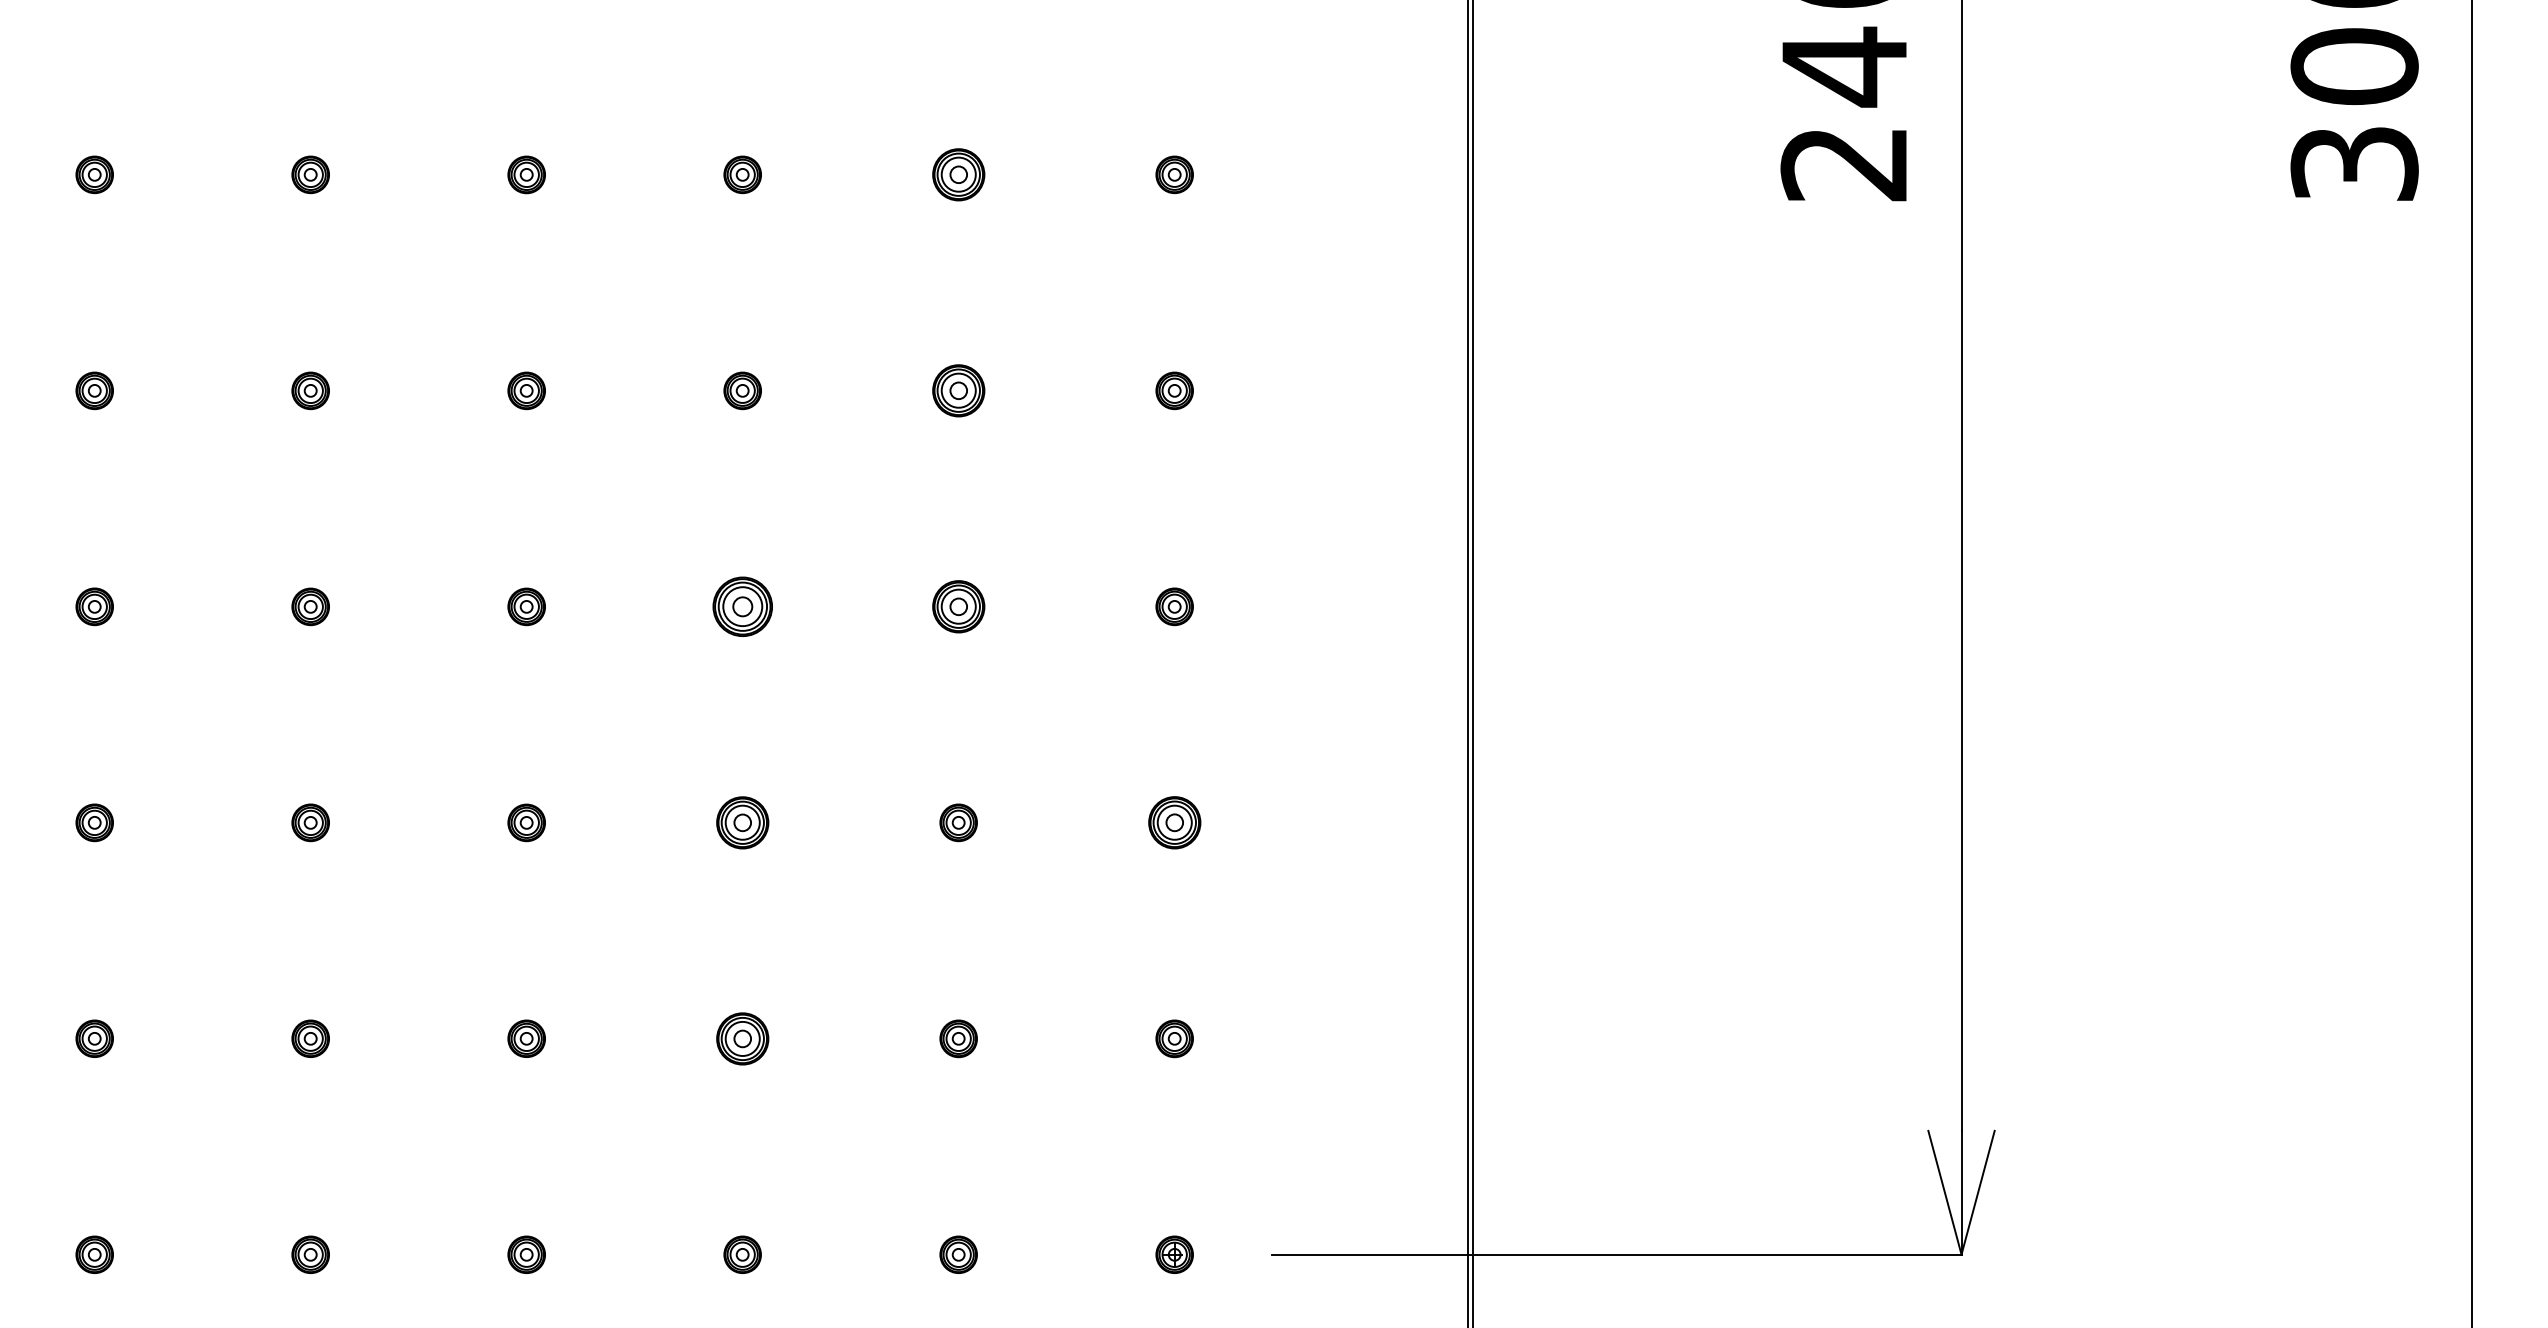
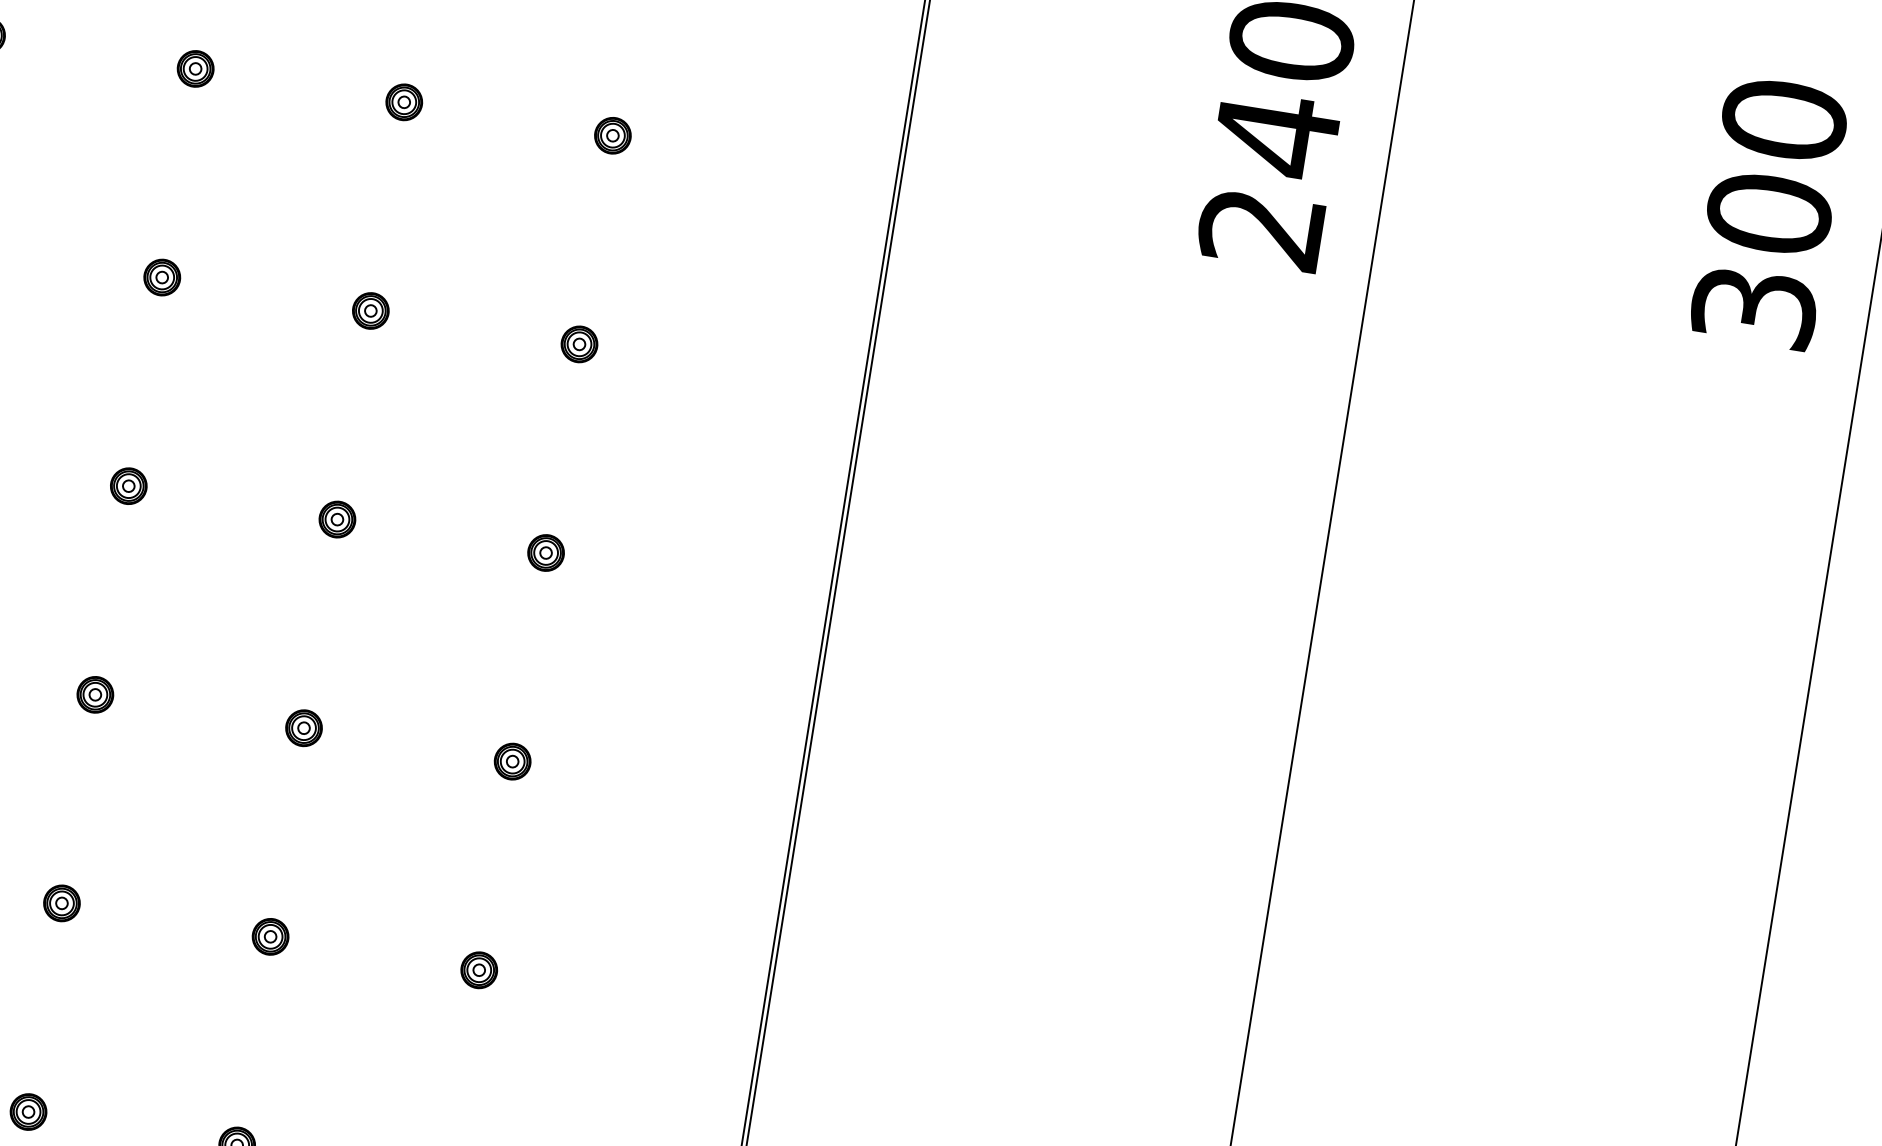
part: (958, 174) -> (404, 101), size x0.71
part: (958, 390) -> (370, 310), size x0.71
part: (742, 606) -> (128, 485), size x0.62
part: (958, 606) -> (337, 519), size x0.71
part: (742, 822) -> (95, 694), size x0.71
part: (1174, 822) -> (512, 761), size x0.71
part: (742, 1038) -> (61, 903), size x0.71

